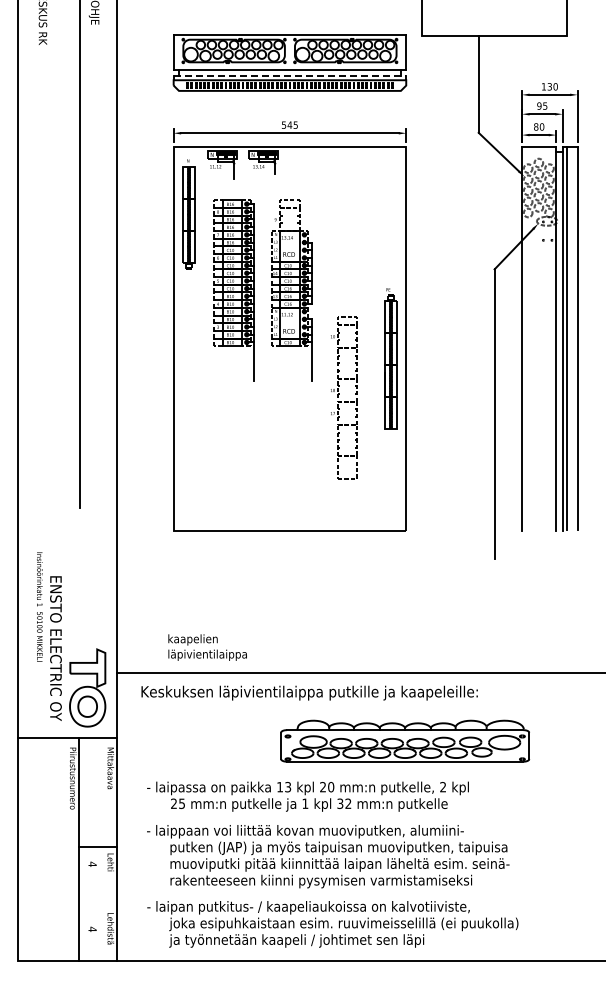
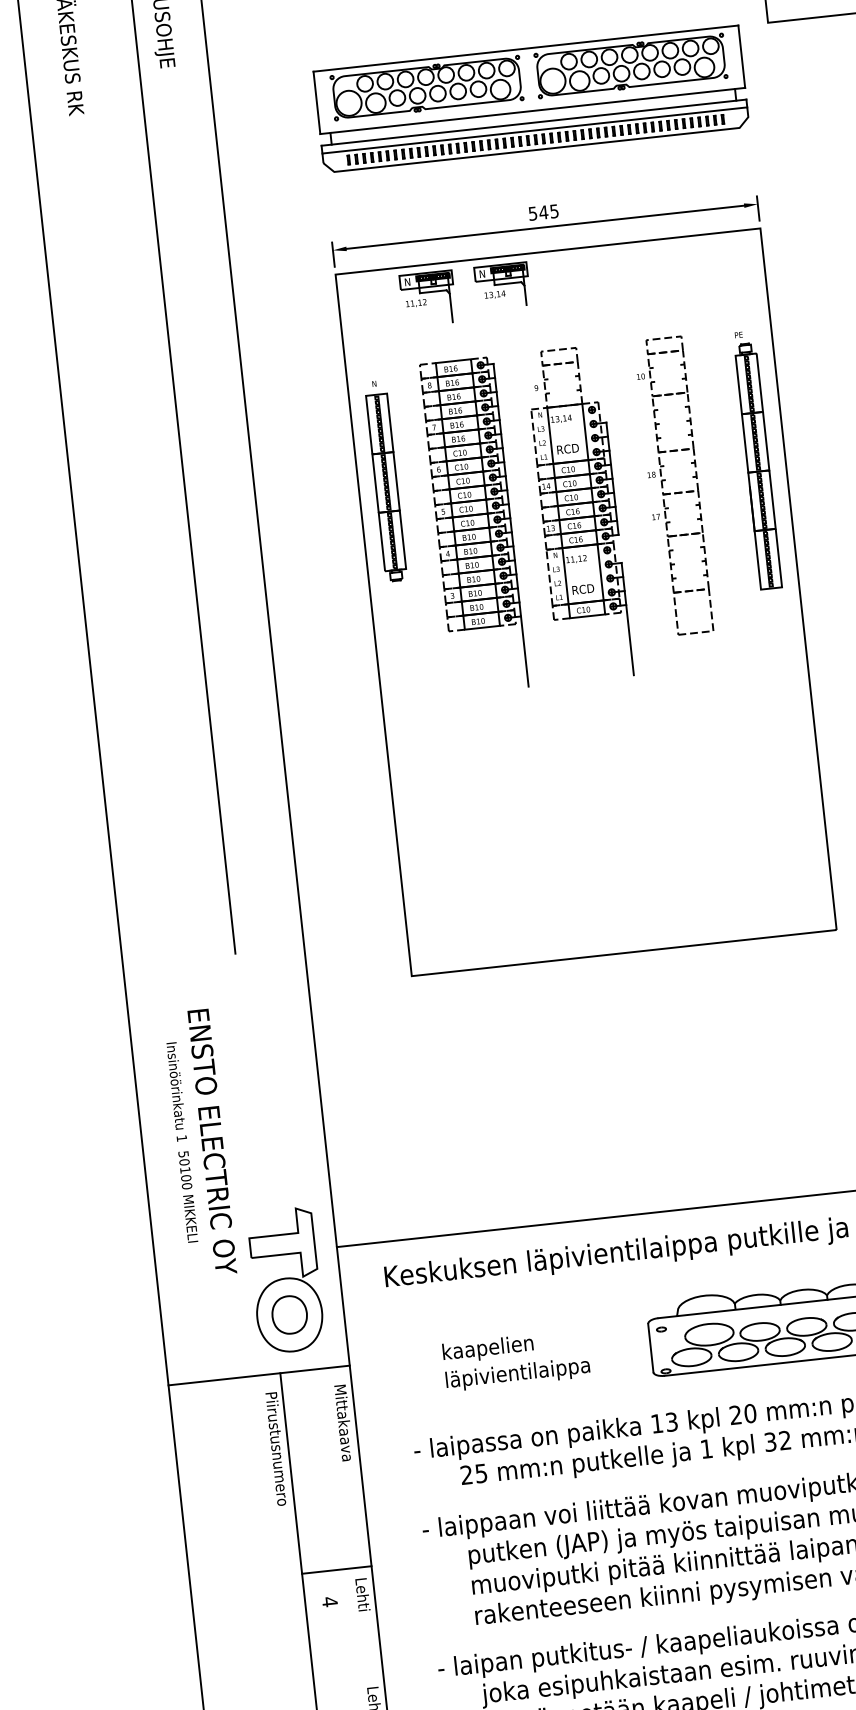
line: (290, 75) -> (534, 121), dashed -> solid
part: (188, 214) -> (385, 481), moved
part: (390, 358) -> (756, 459), moved
part: (344, 397) -> (674, 485), moved
text: (207, 647) -> (516, 1360), moved
text: (55, 648) -> (211, 1141), moved

